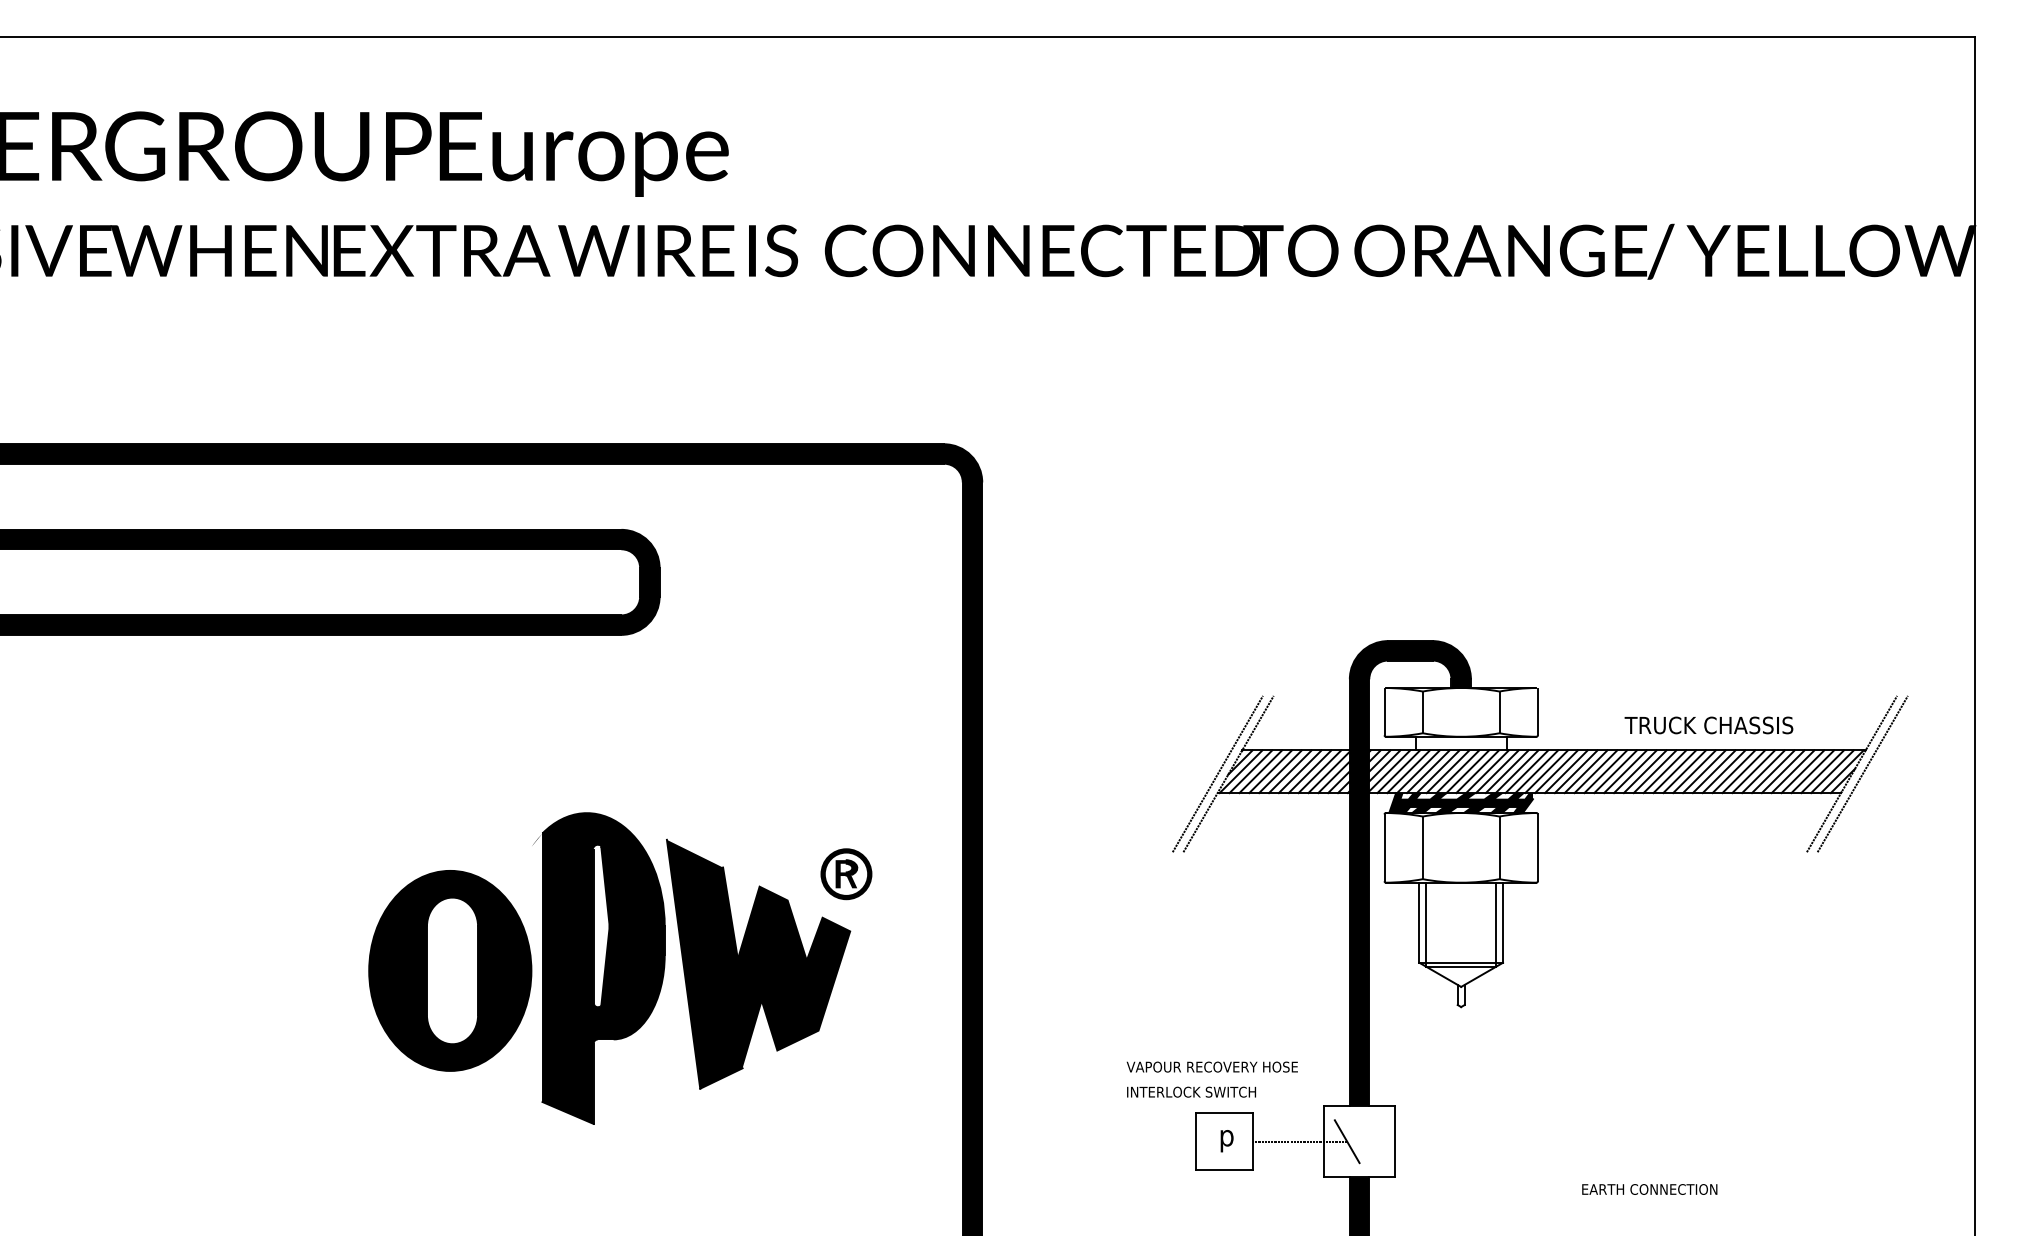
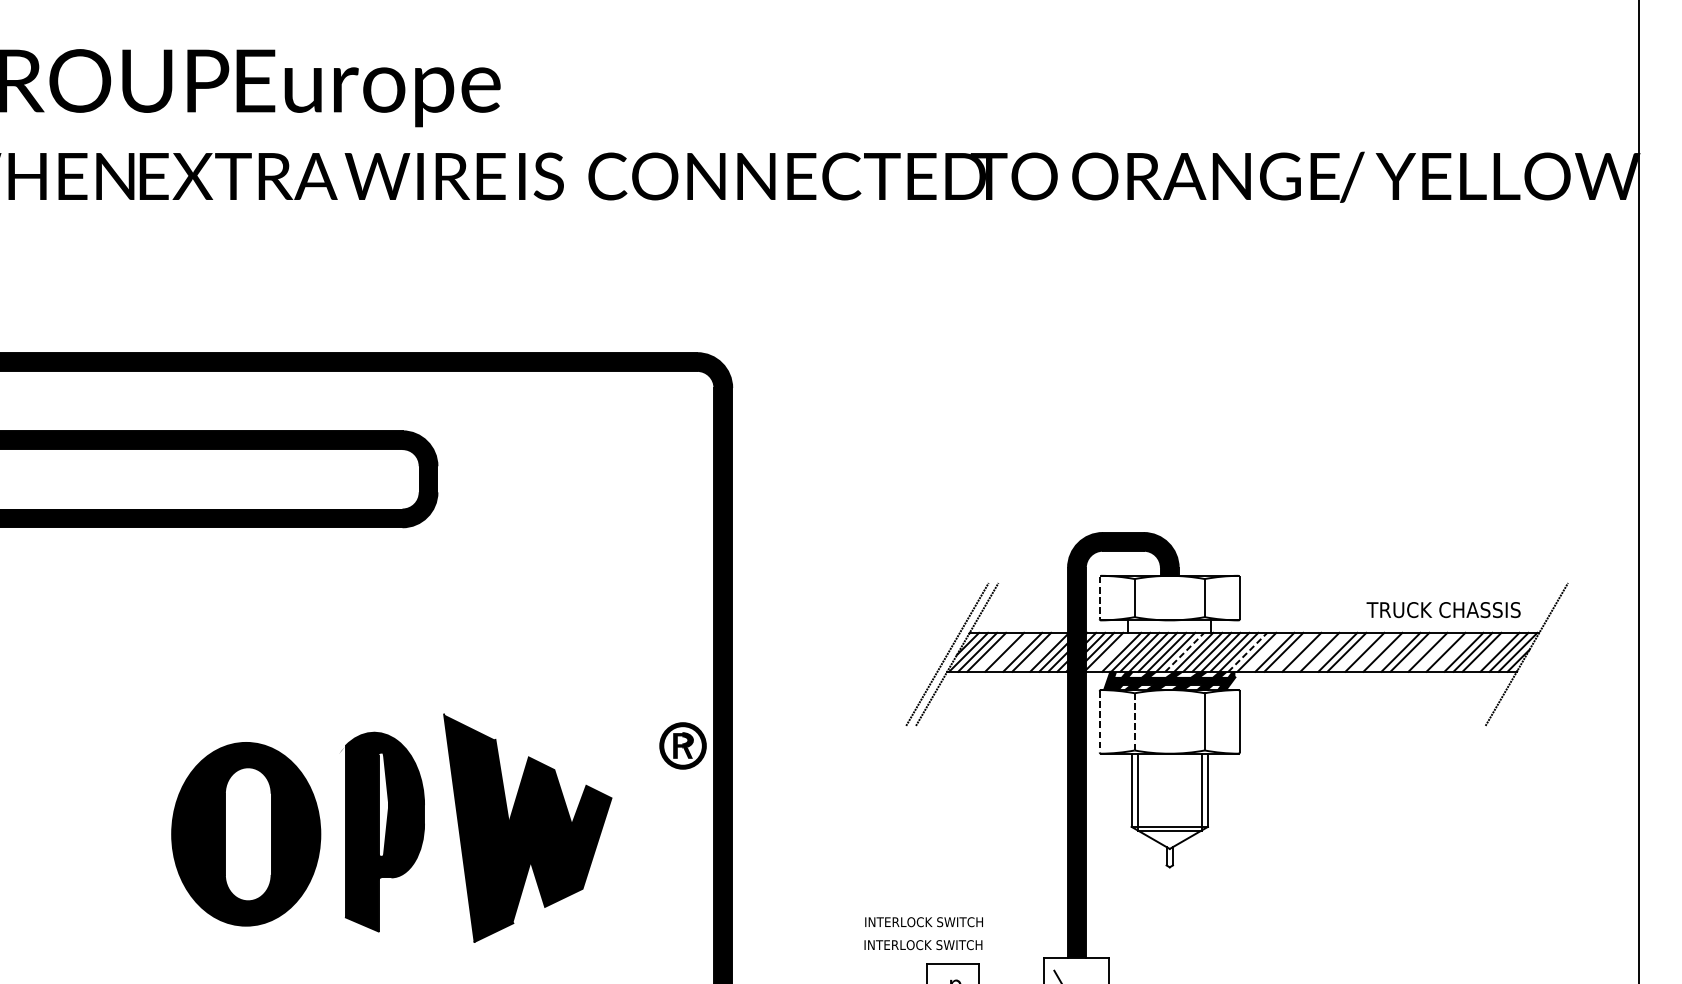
line: (1384, 712) -> (1099, 598), solid -> dashed
text: (1708, 725) -> (1443, 610), moved
line: (1270, 771) -> (995, 652), removed
line: (1290, 771) -> (1013, 652), removed
line: (1319, 771) -> (1040, 652), removed
line: (1398, 771) -> (1112, 652), removed
line: (1477, 771) -> (1184, 652), solid -> dashed
line: (1546, 771) -> (1247, 652), solid -> dashed
line: (1566, 771) -> (1265, 652), removed
line: (1595, 771) -> (1292, 652), removed
line: (1615, 771) -> (1310, 652), removed
line: (1635, 771) -> (1329, 652), removed
line: (1664, 771) -> (1355, 652), removed
line: (1684, 771) -> (1373, 652), removed
line: (1704, 771) -> (1392, 652), removed
line: (1733, 771) -> (1418, 652), removed
line: (1753, 771) -> (1436, 652), removed
line: (1773, 771) -> (1455, 652), removed
line: (1812, 771) -> (1490, 652), removed
line: (1862, 773) -> (1536, 653), removed
line: (1384, 848) -> (1099, 722), solid -> dashed
line: (1422, 848) -> (1134, 722), solid -> dashed
part: (846, 874) -> (683, 746), moved
part: (598, 968) -> (381, 832), size x0.7
text: (1211, 1066) -> (941, 921), VAPOUR RECOVERY HOSE -> INTERLOCK SWITCH

